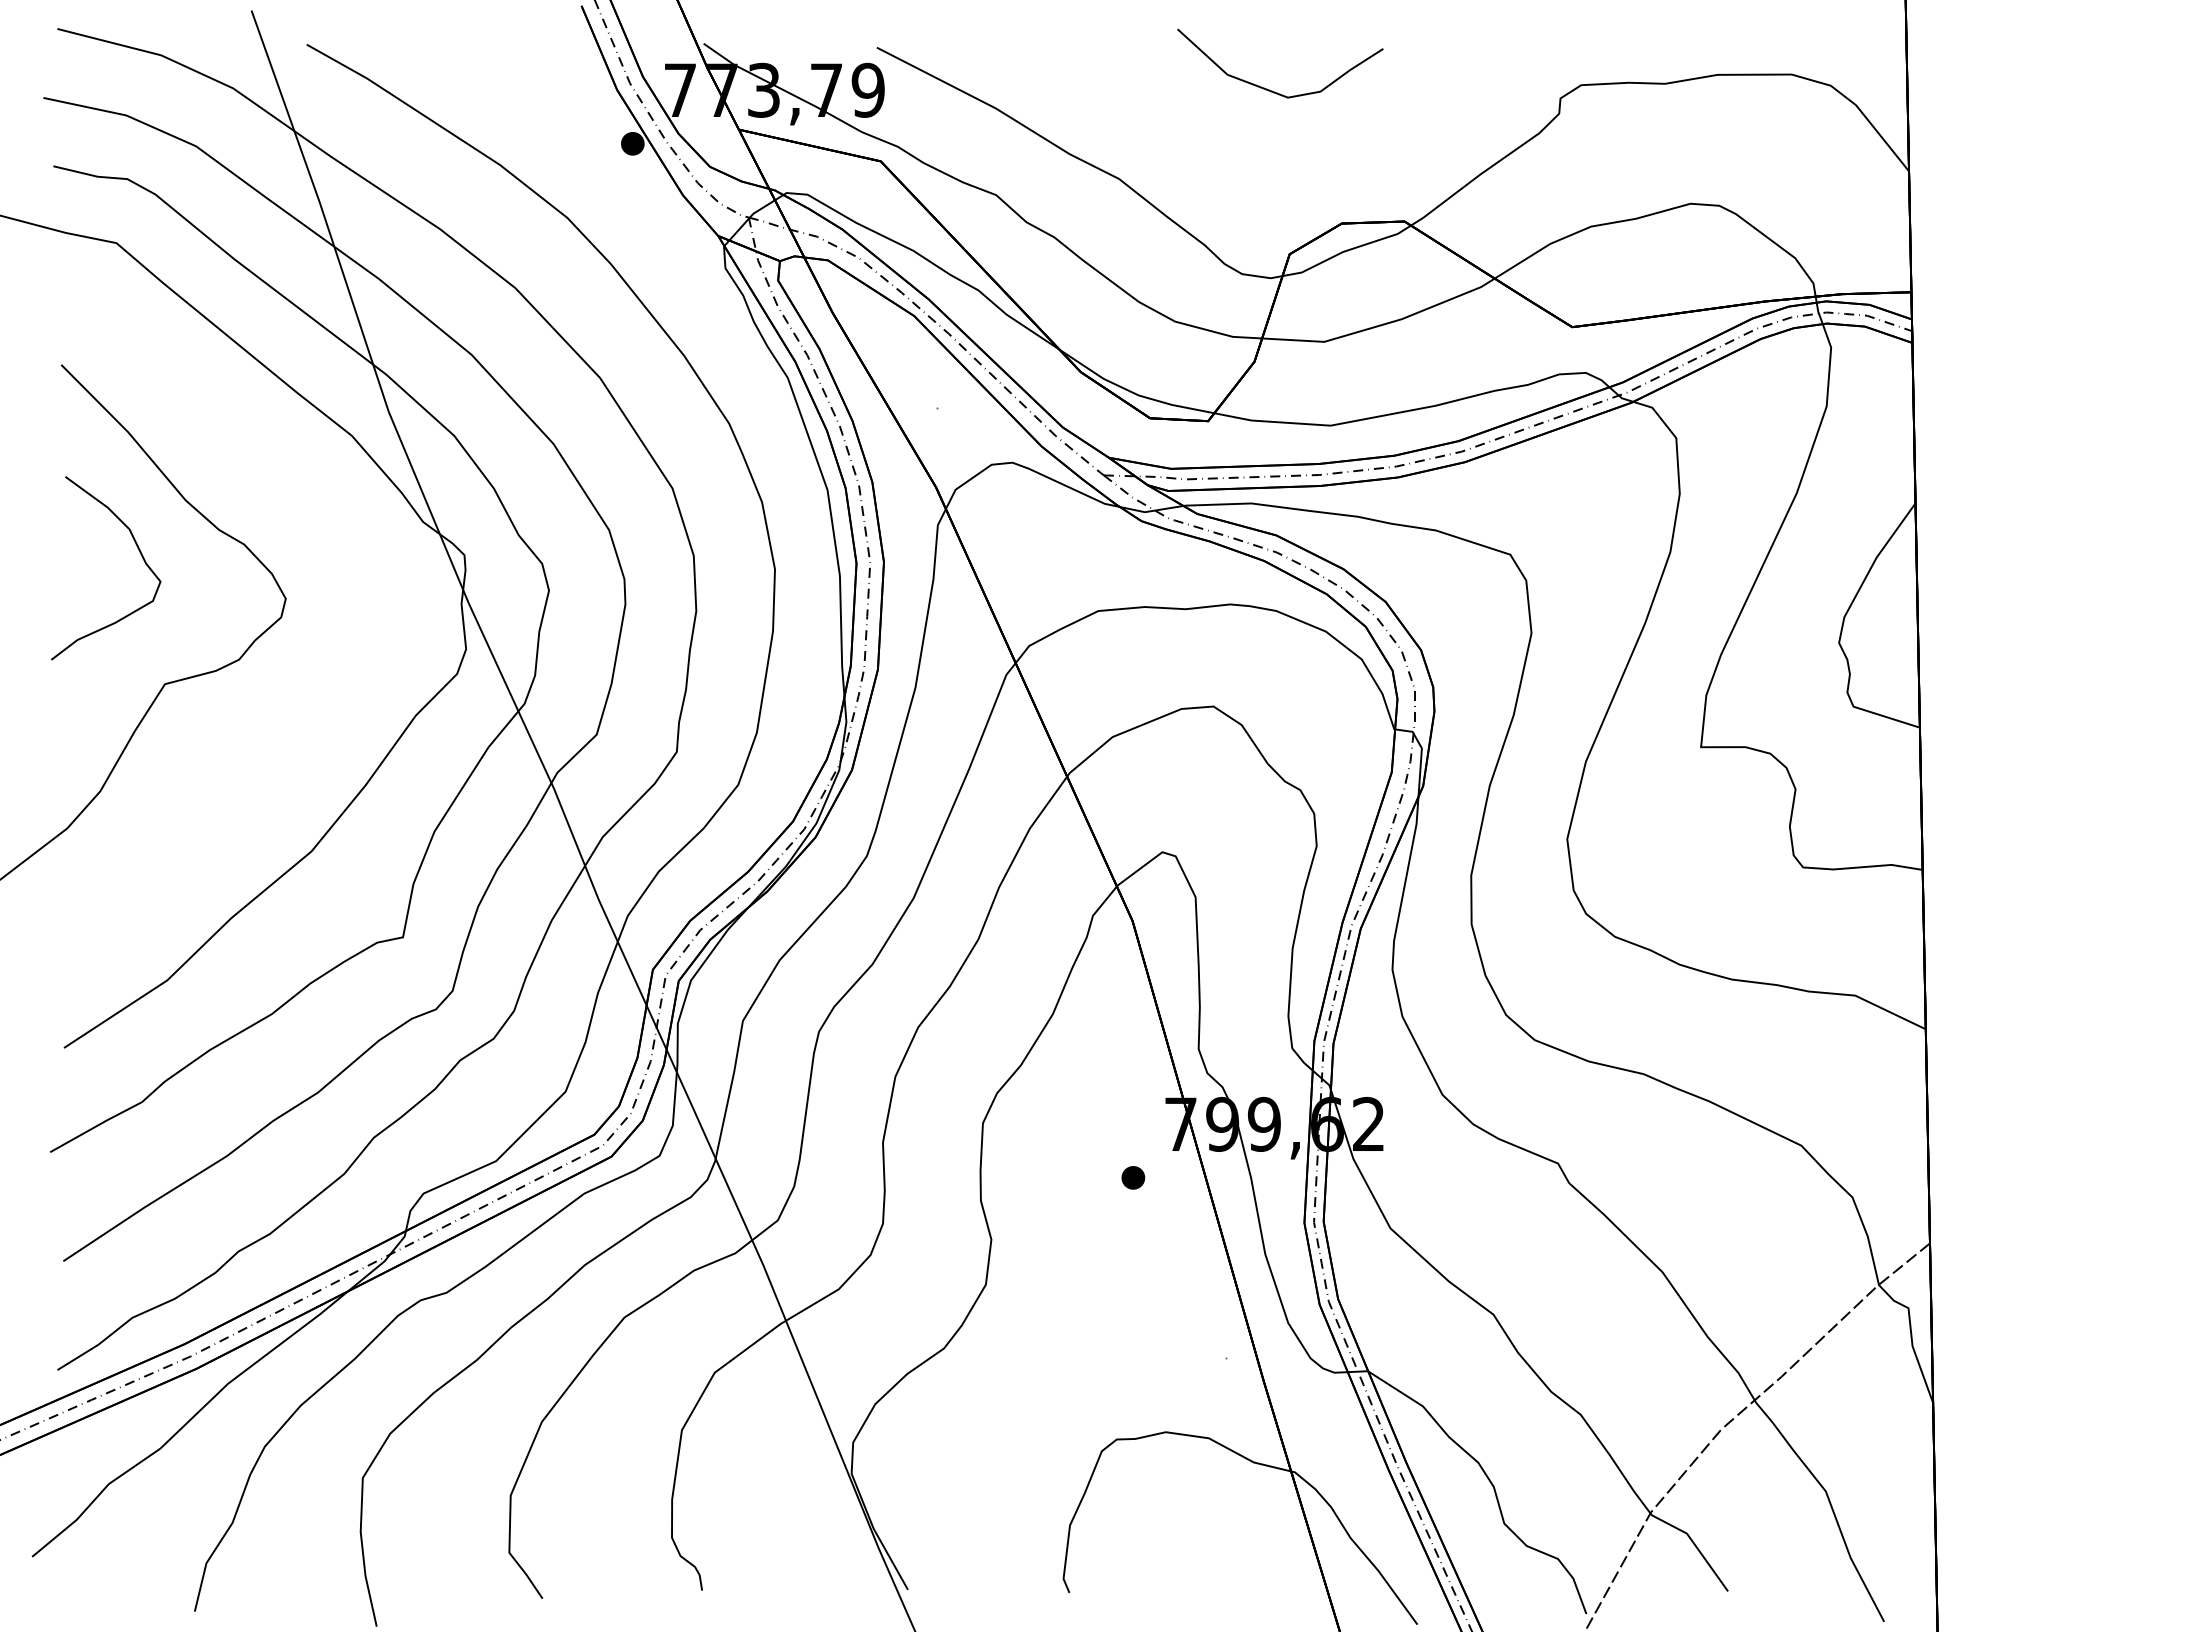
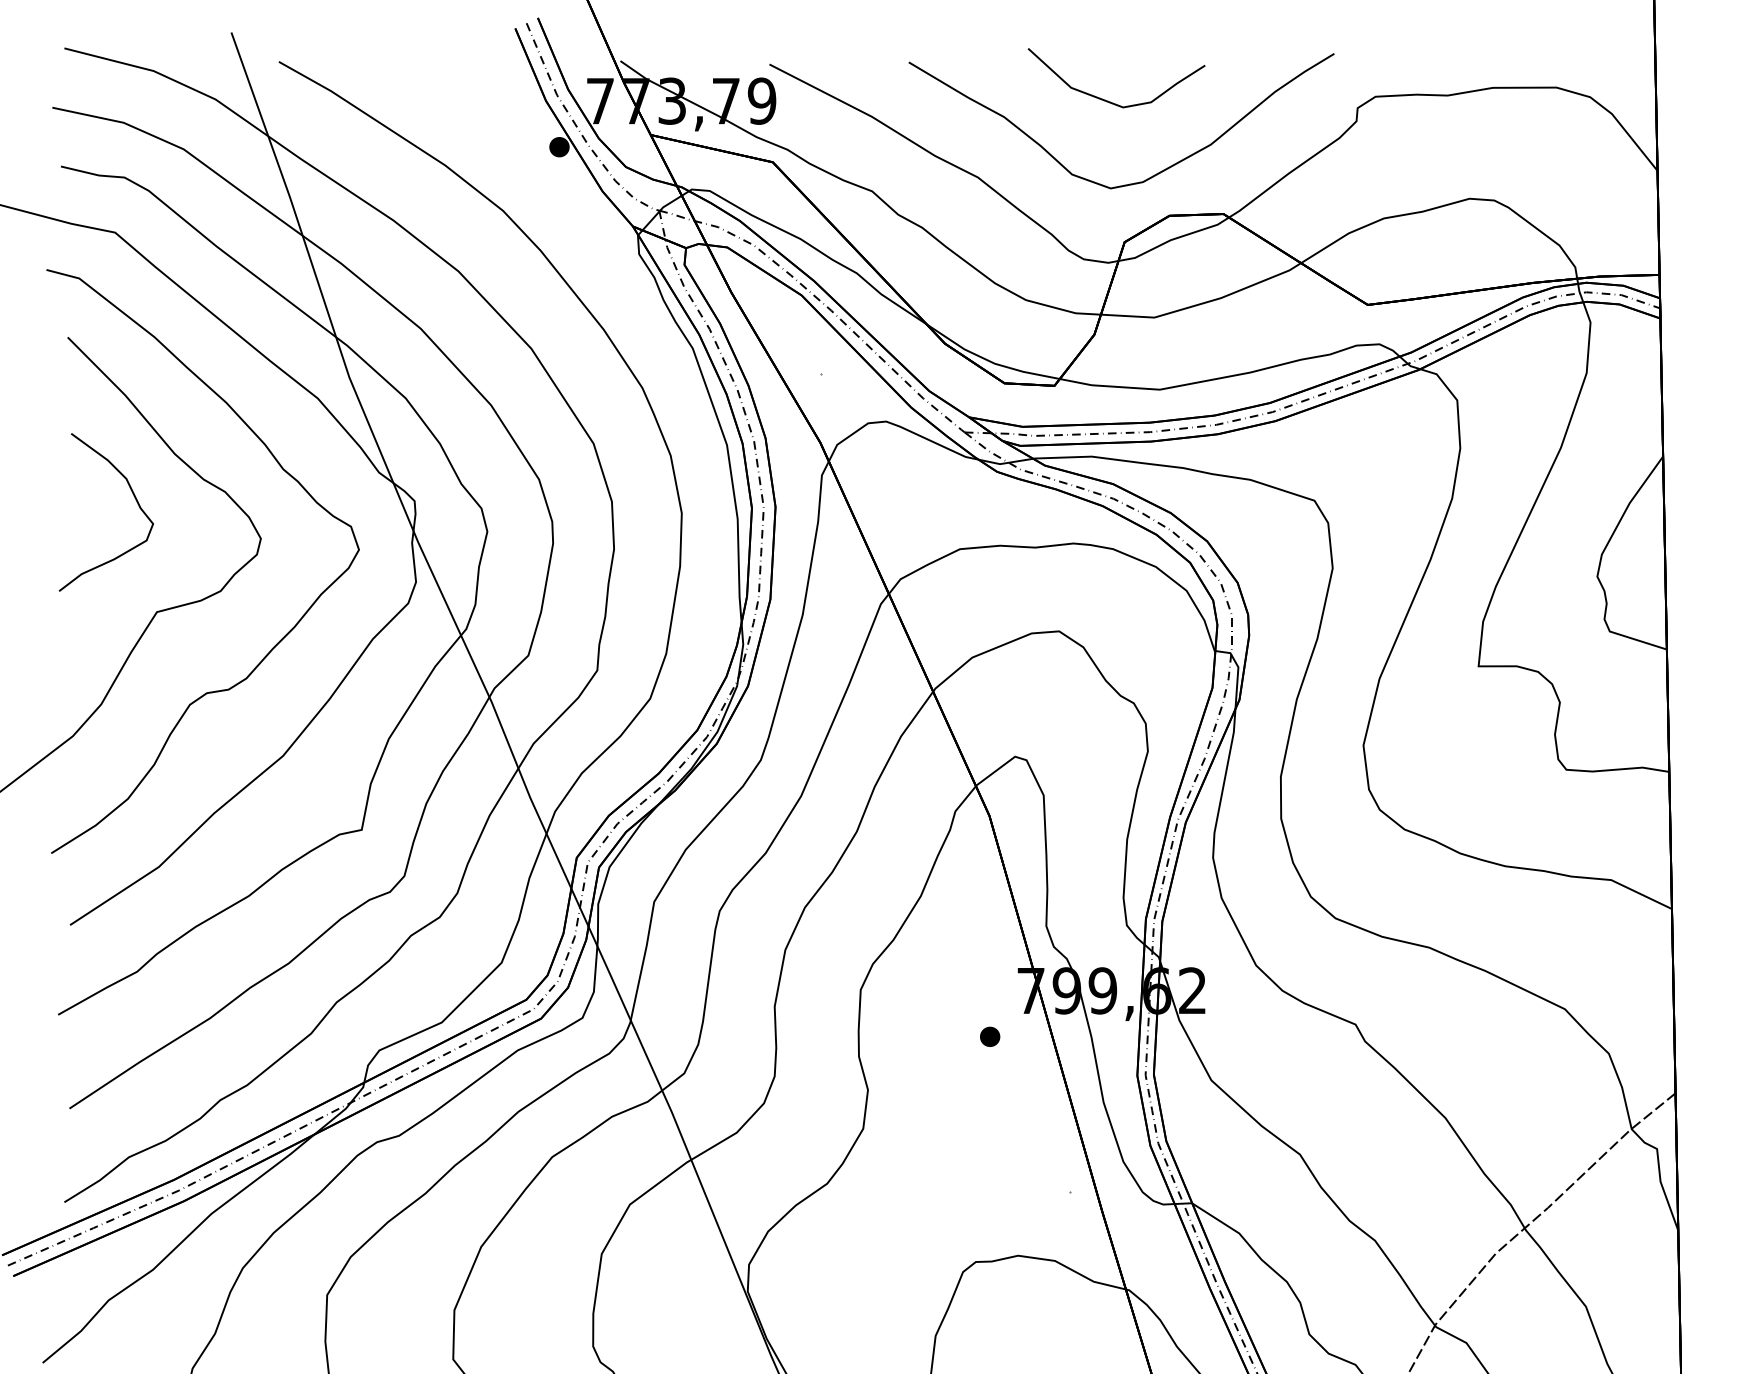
curve: (1324, 175) -> (1154, 174), added
curve: (309, 715) -> (281, 639), added

